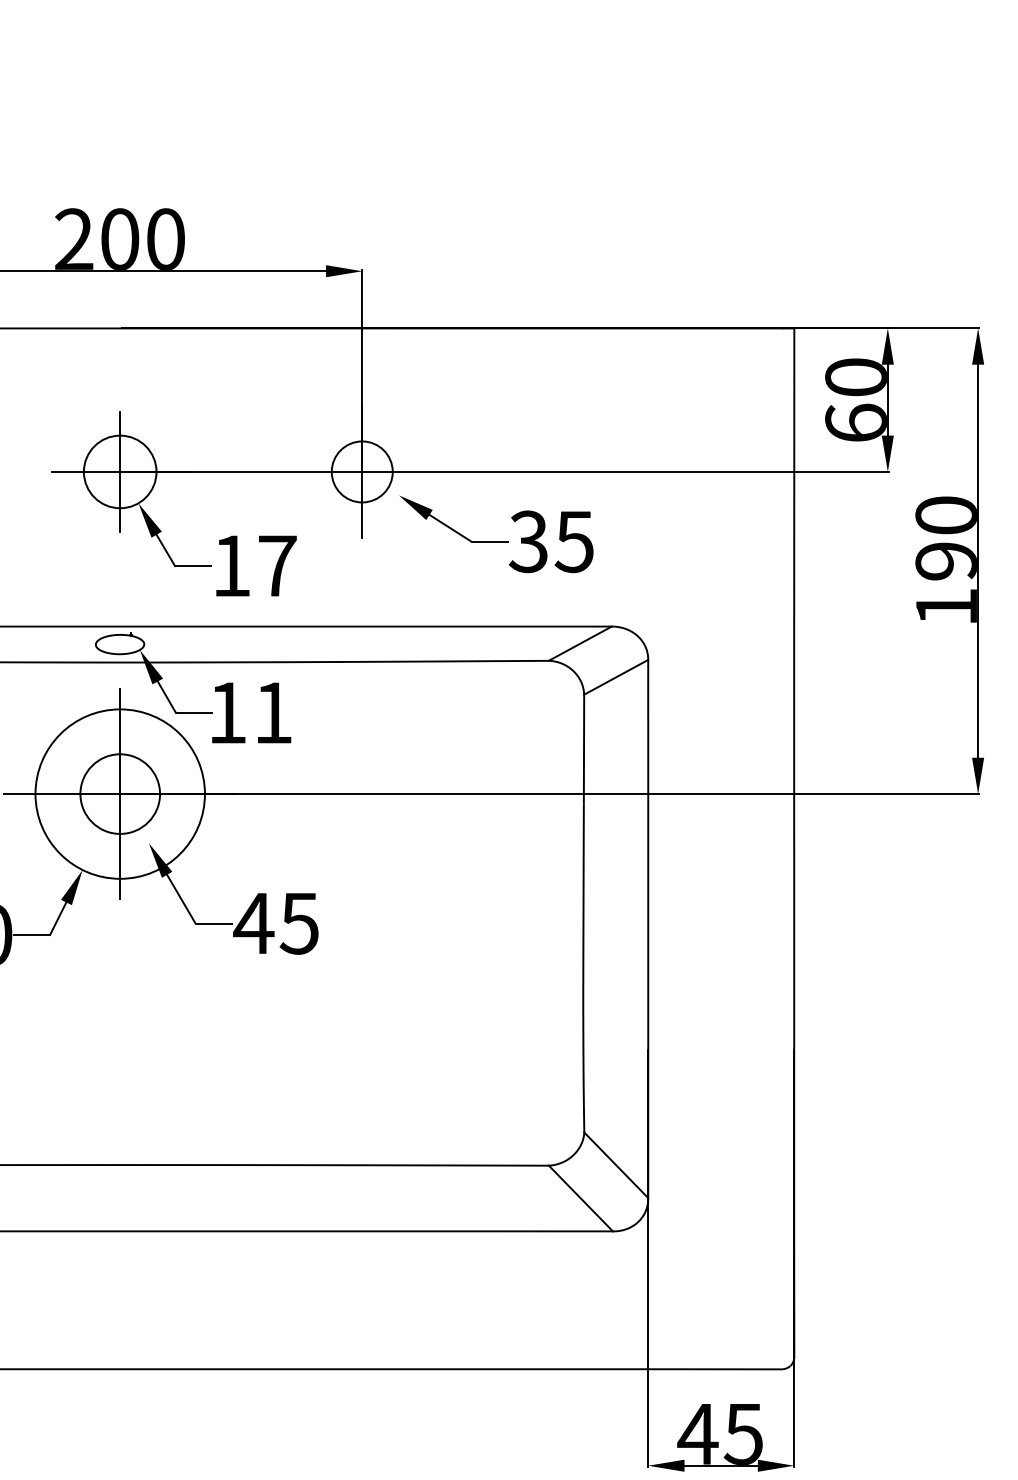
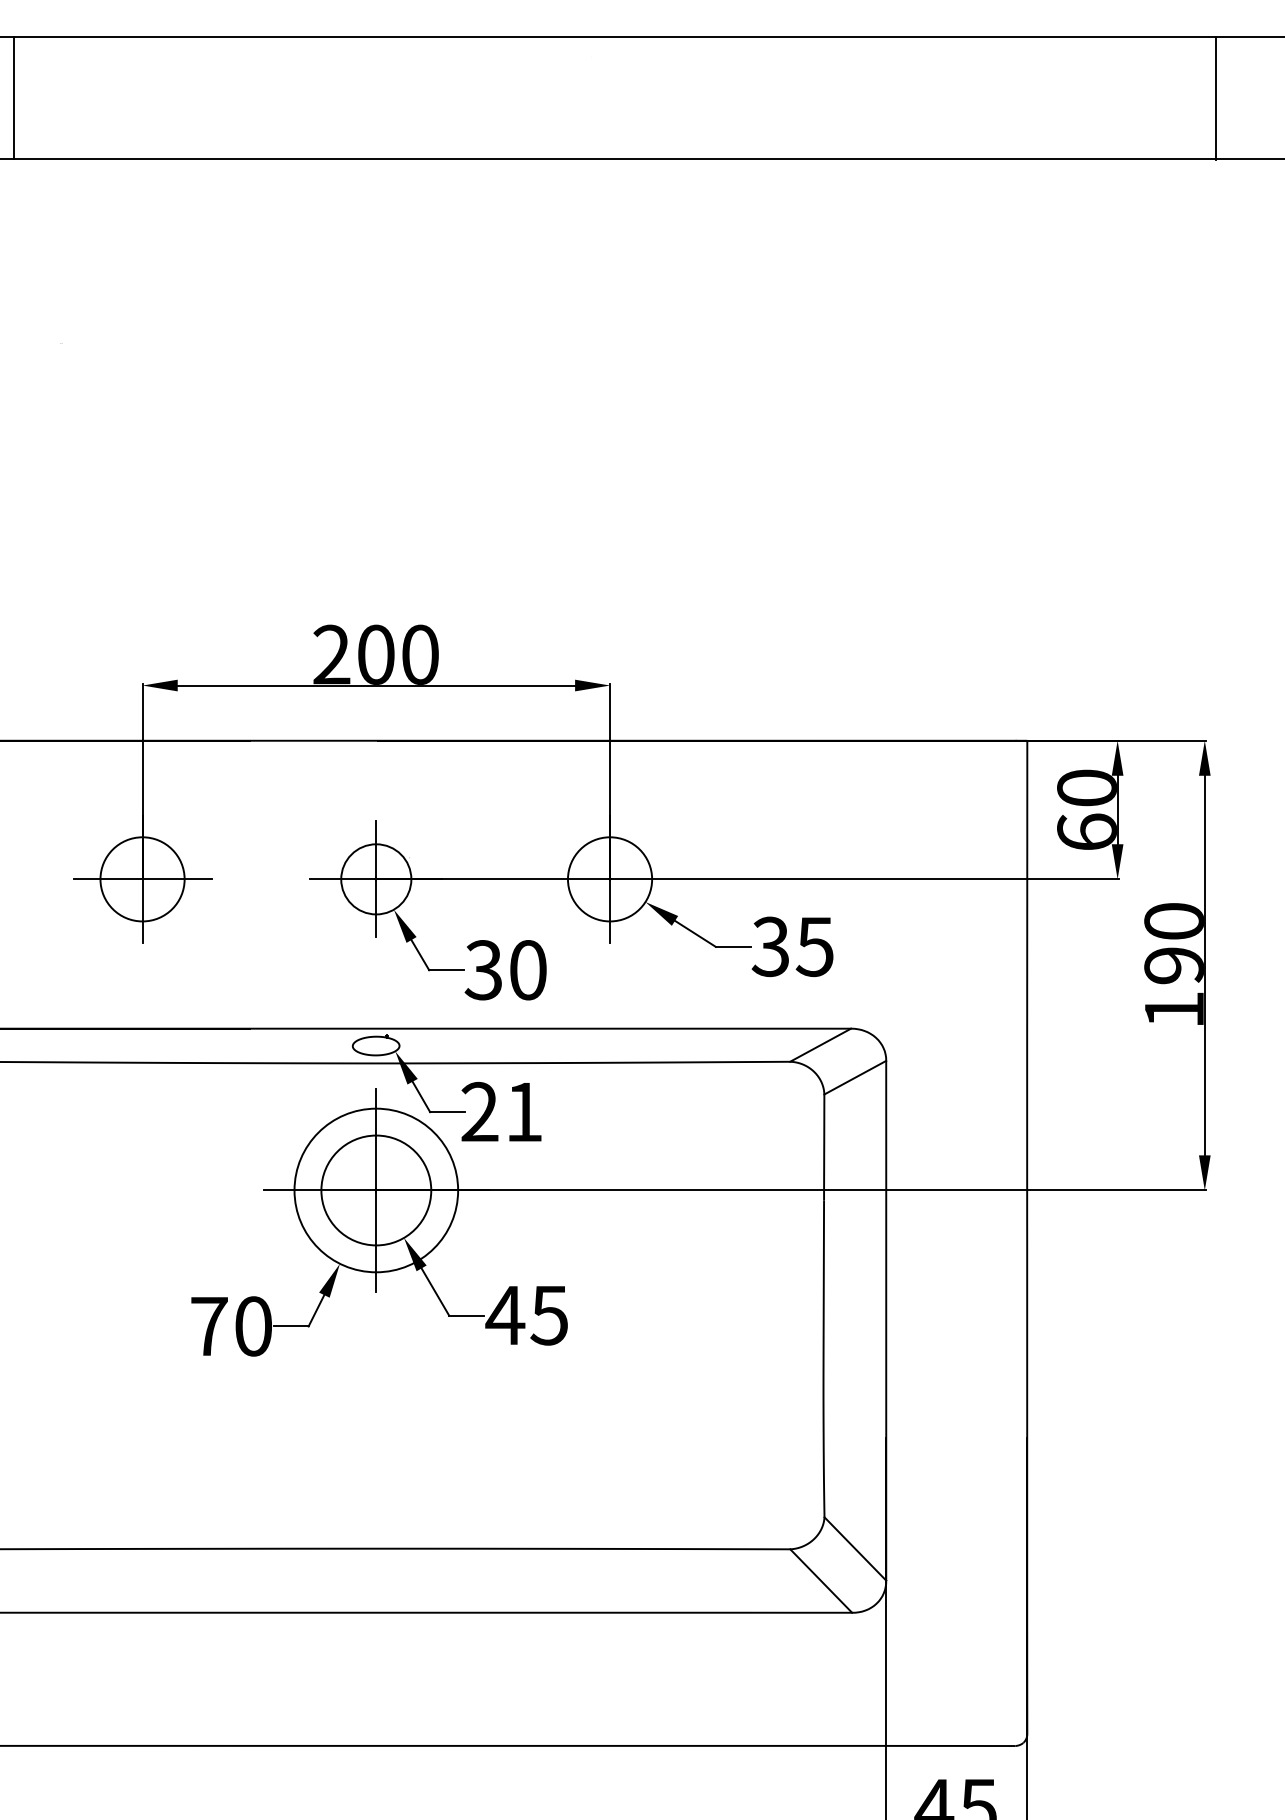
circle: (361, 472) -> (609, 879), size x1.43
text: (253, 566) -> (505, 970), 17 -> 30
text: (227, 712) -> (479, 1111), 11 -> 21
circle: (120, 794) -> (376, 1190), size x1.43

